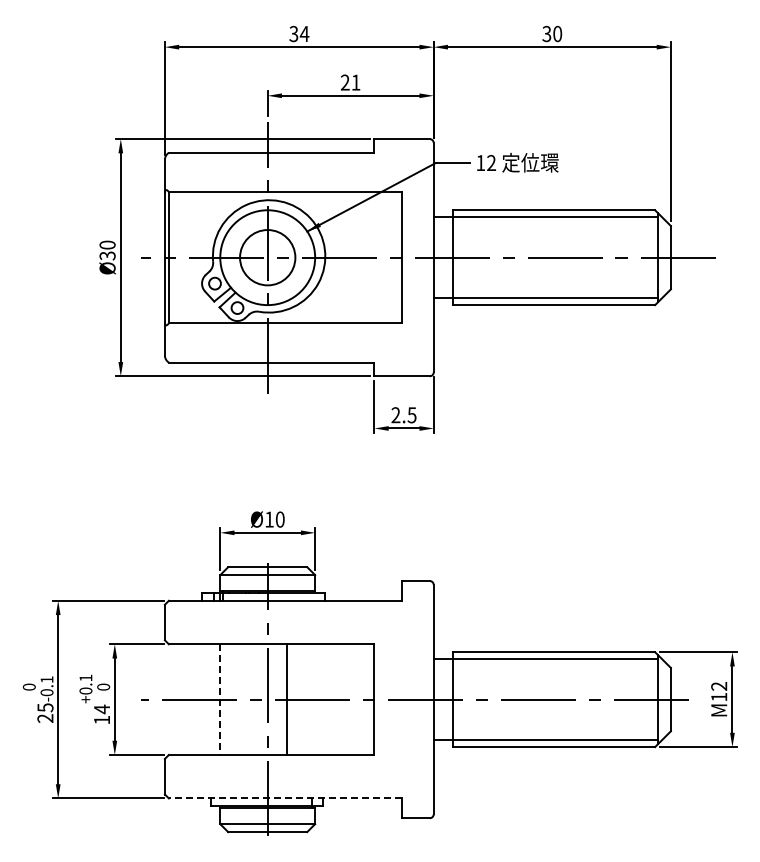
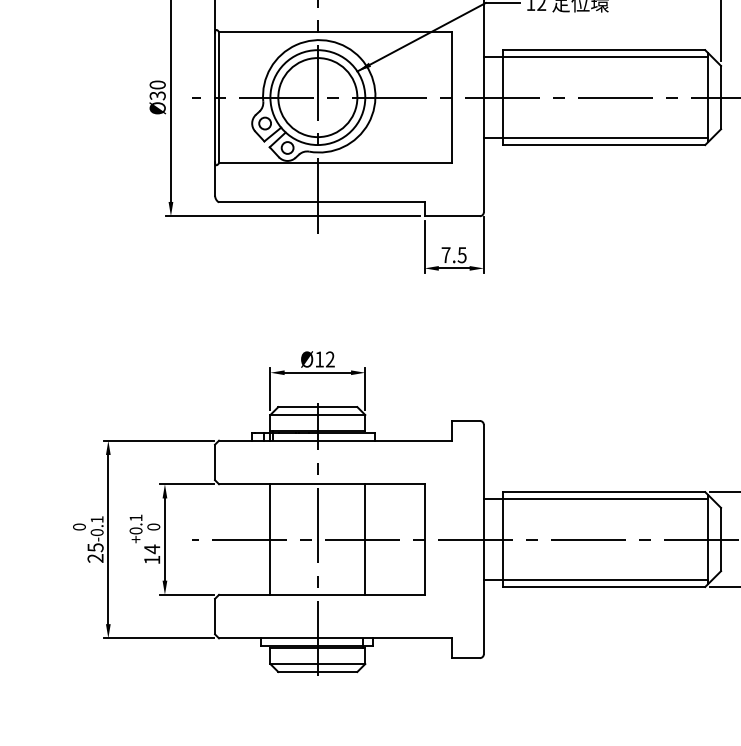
circle: (267, 257) -> (317, 97), size x1.43
text: (395, 415) -> (445, 255), 2.5 -> 7.5
text: (279, 519) -> (329, 359), Ø10 -> Ø12
line: (287, 699) -> (365, 539), moved
line: (220, 700) -> (270, 540), dashed -> solid
line: (285, 798) -> (335, 638), dashed -> solid

